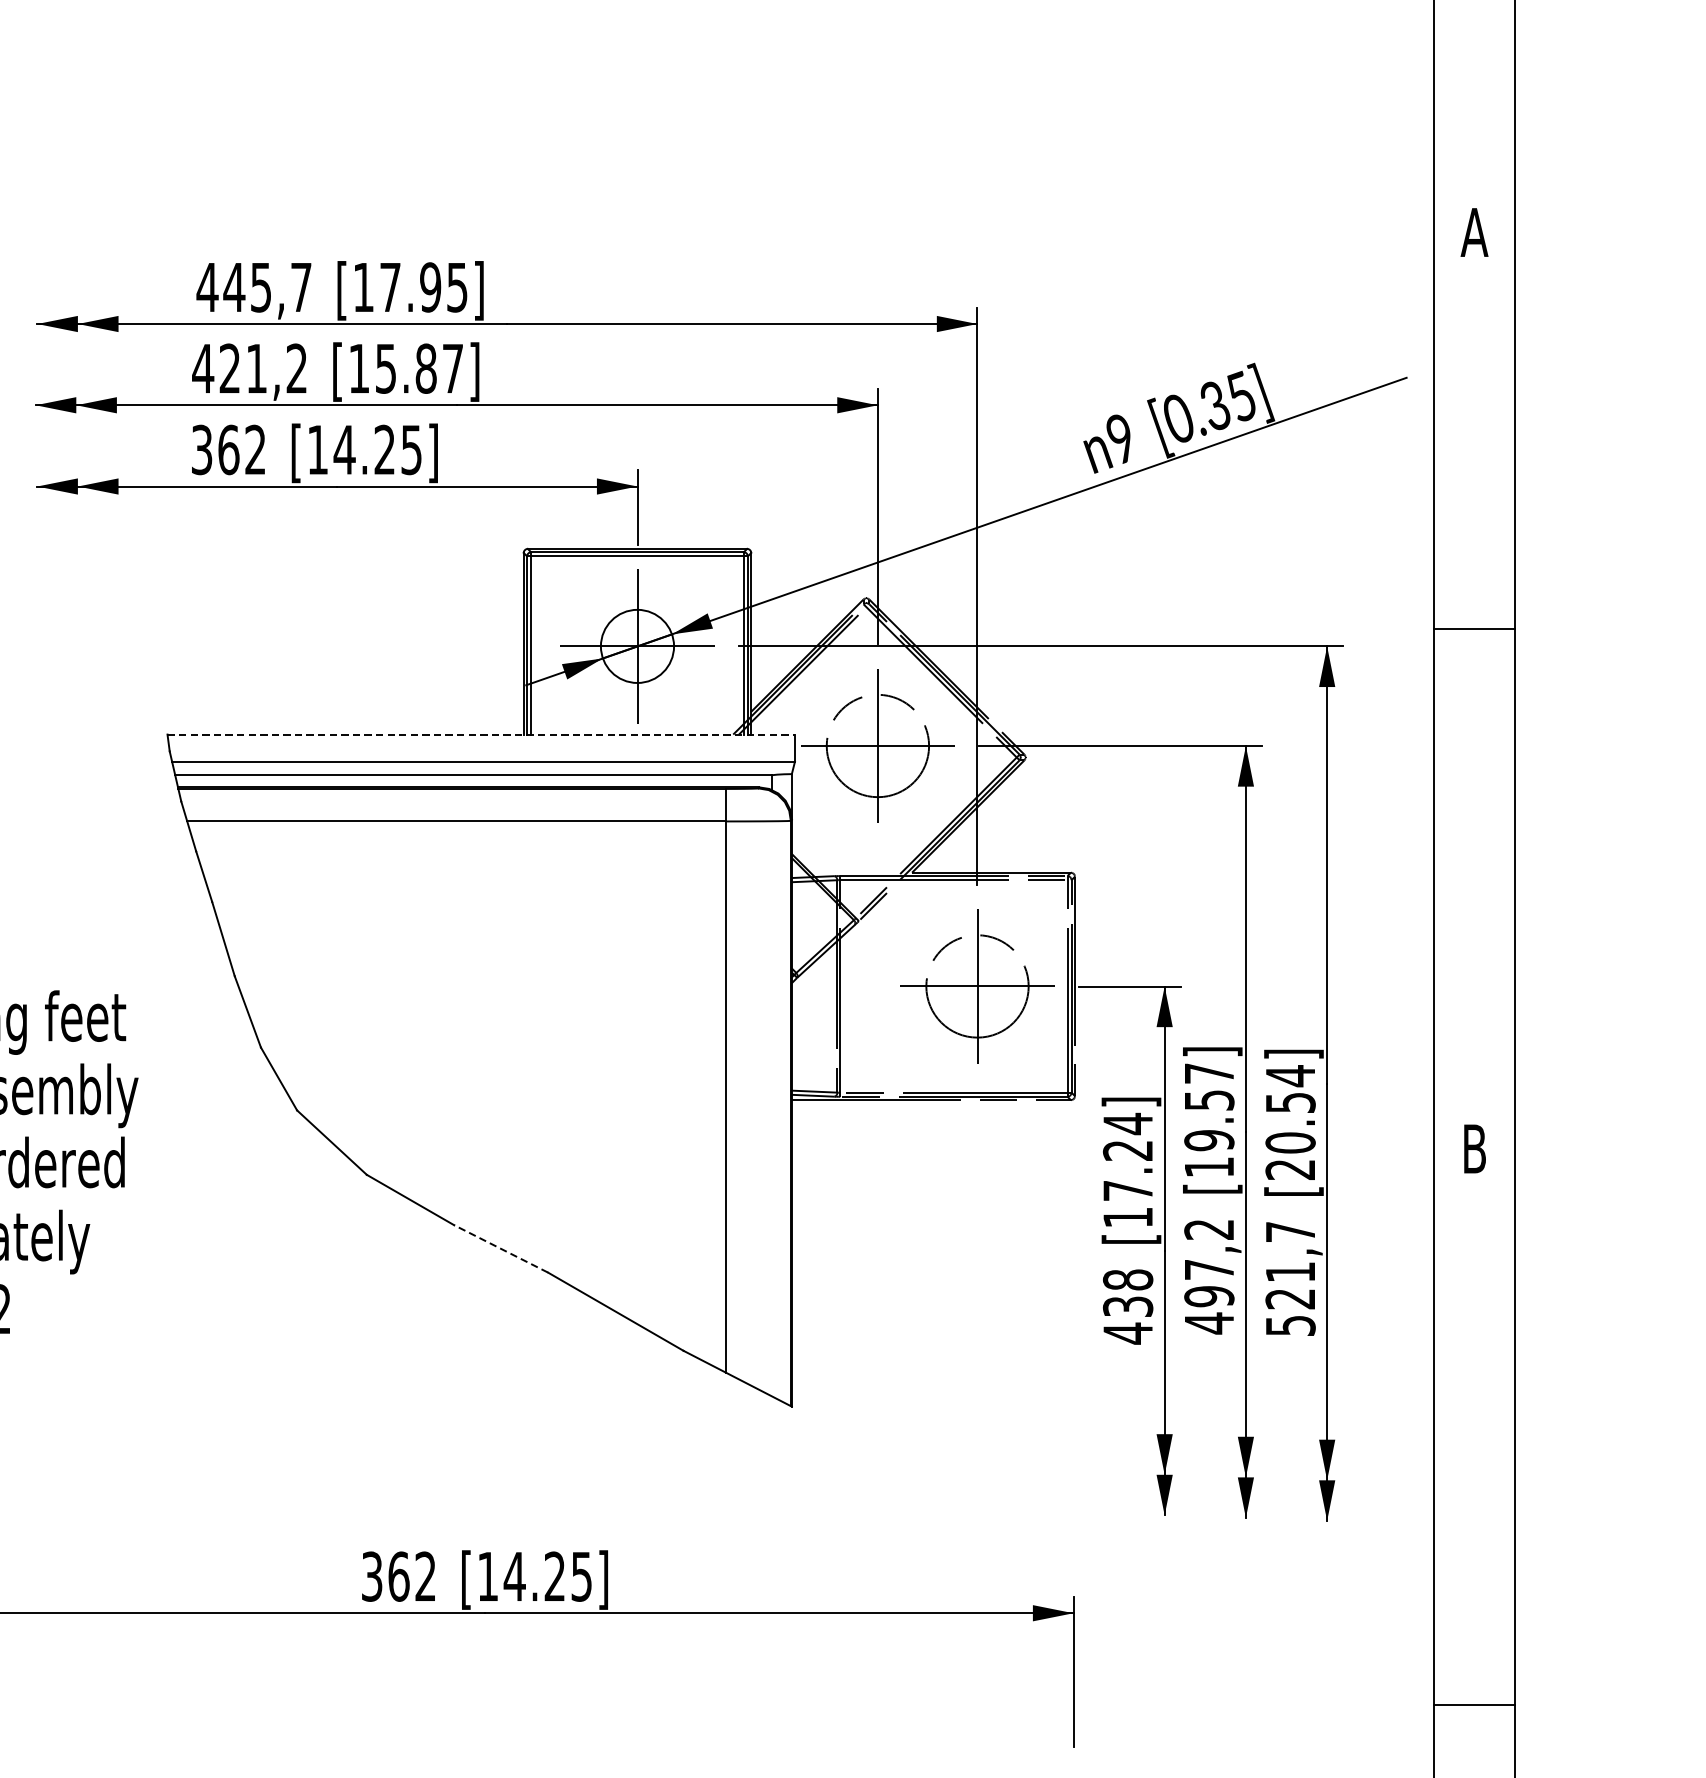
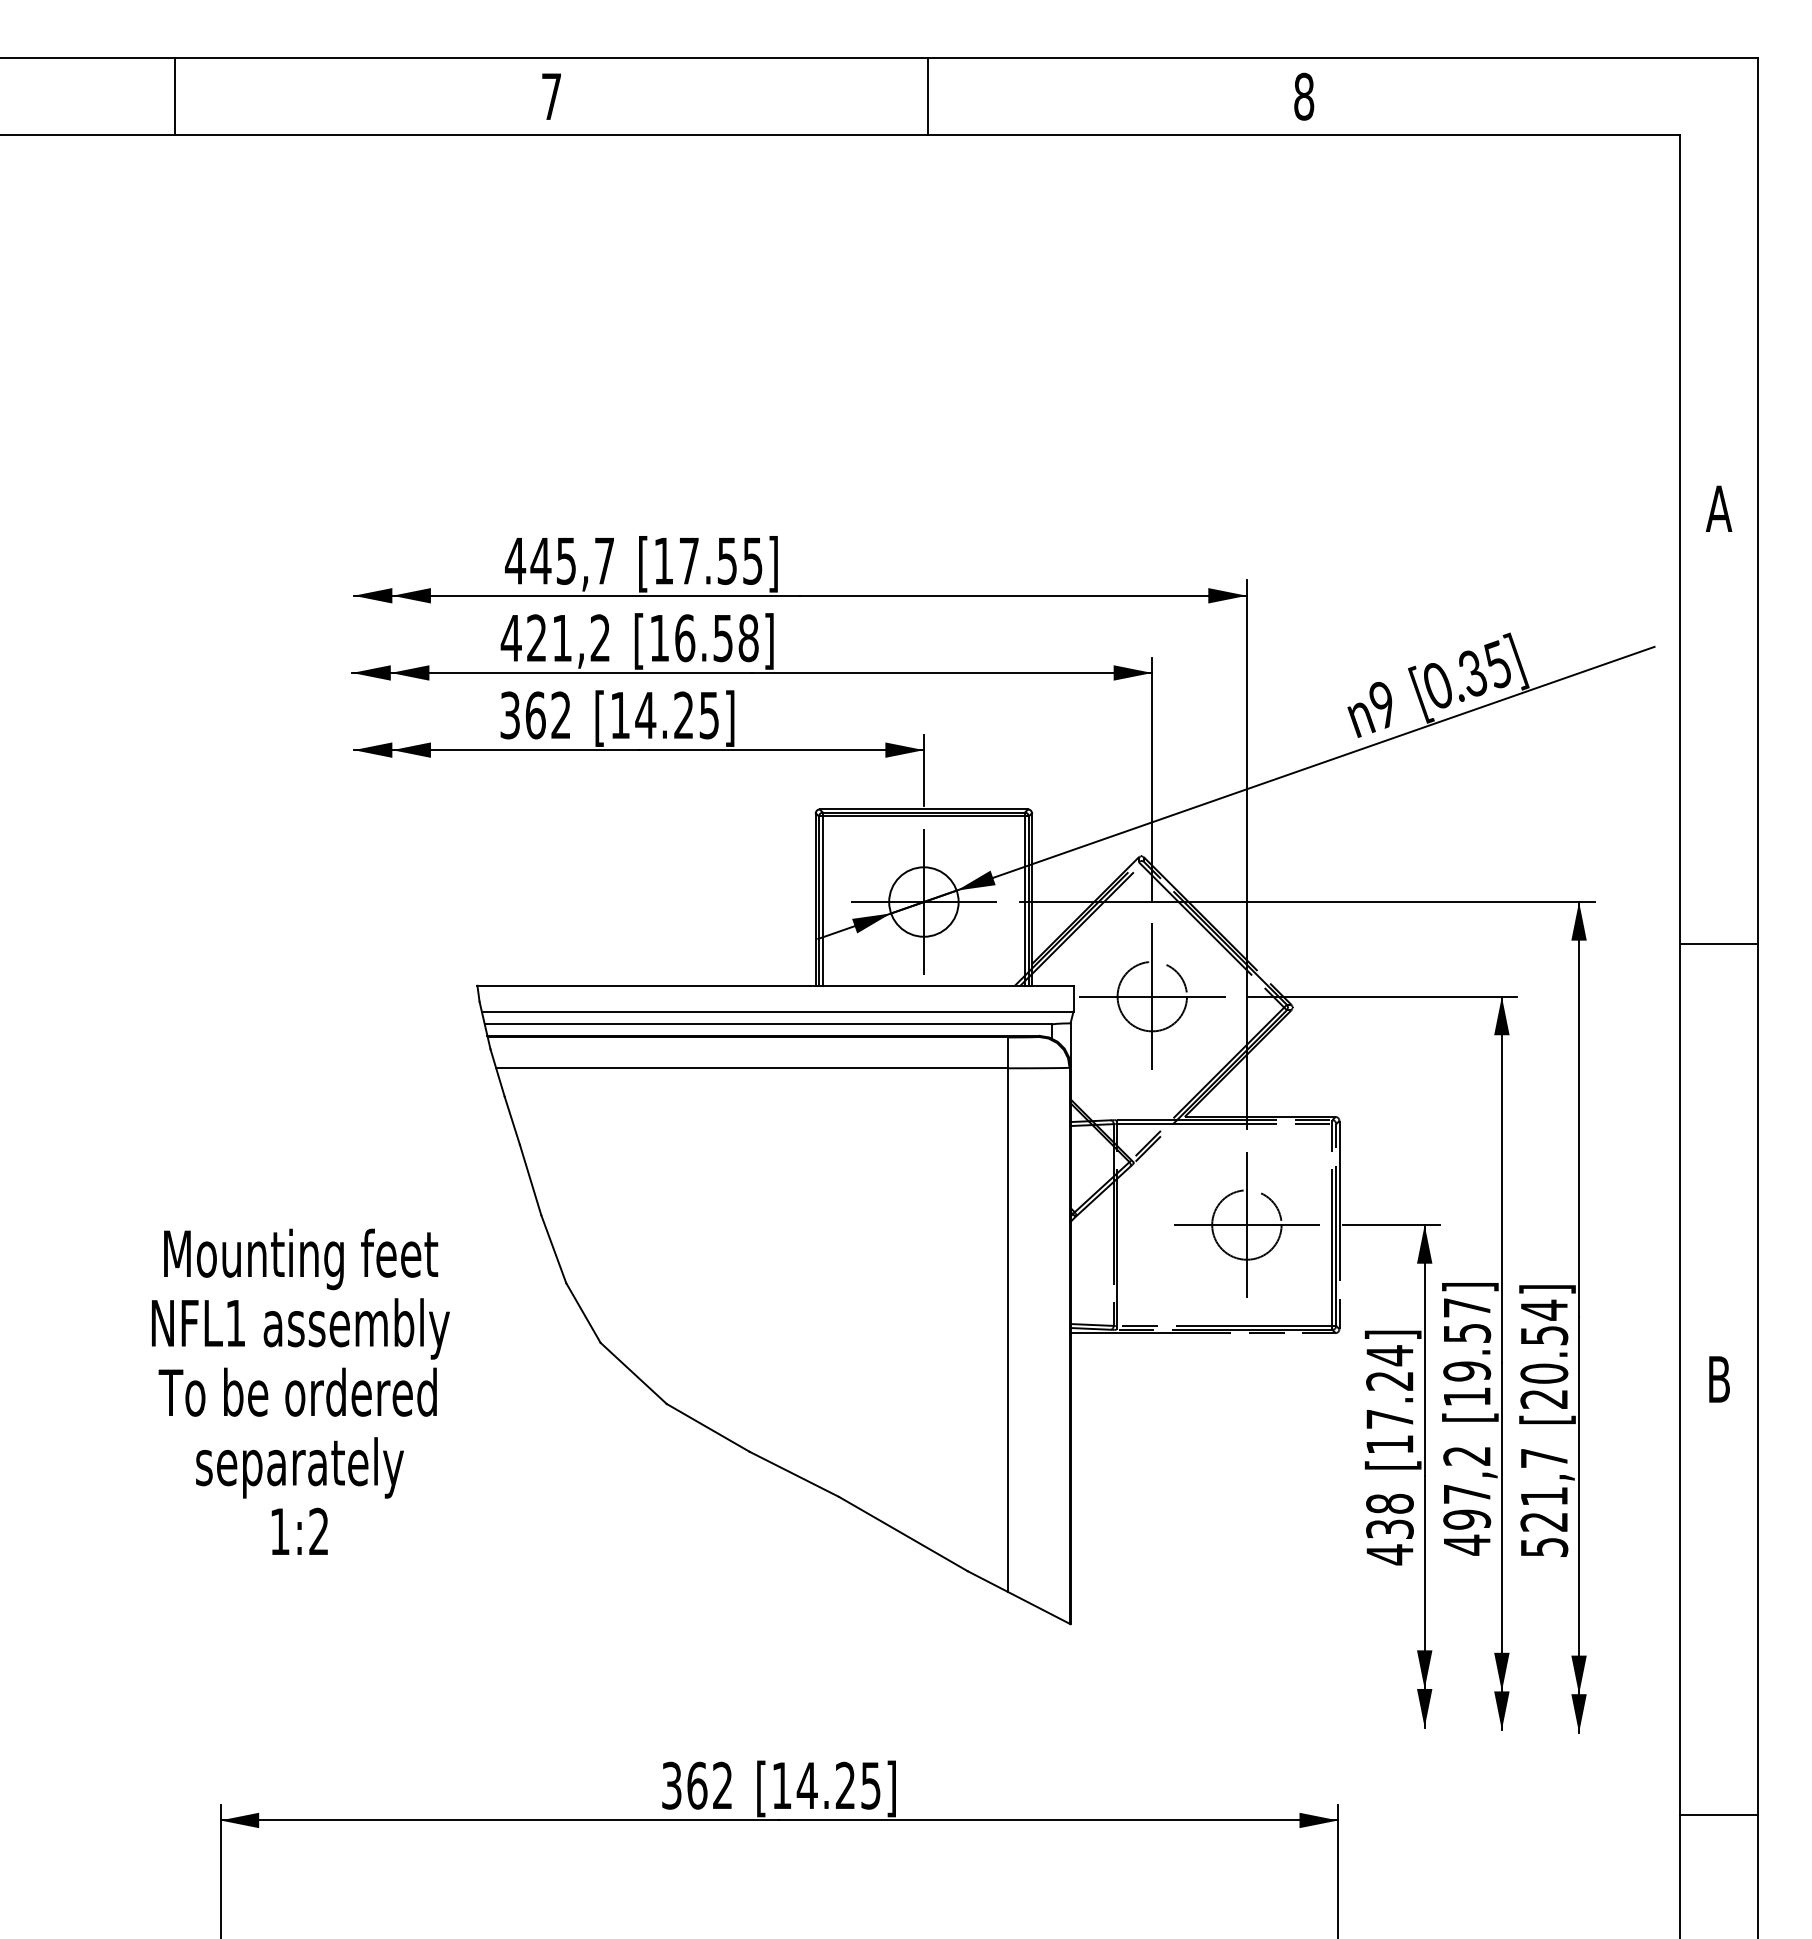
text: (430, 286) -> (727, 560), [17.95] -> [17.55]
text: (419, 368) -> (716, 638), [15.87] -> [16.58]
line: (1473, 629) -> (1718, 944), moved
line: (481, 734) -> (775, 985), dashed -> solid
circle: (878, 745) -> (1152, 996), size x0.71
circle: (977, 985) -> (1246, 1224), size x0.71
line: (500, 1249) -> (793, 1474), dashed -> solid
line: (1473, 1704) -> (1718, 1814), moved

